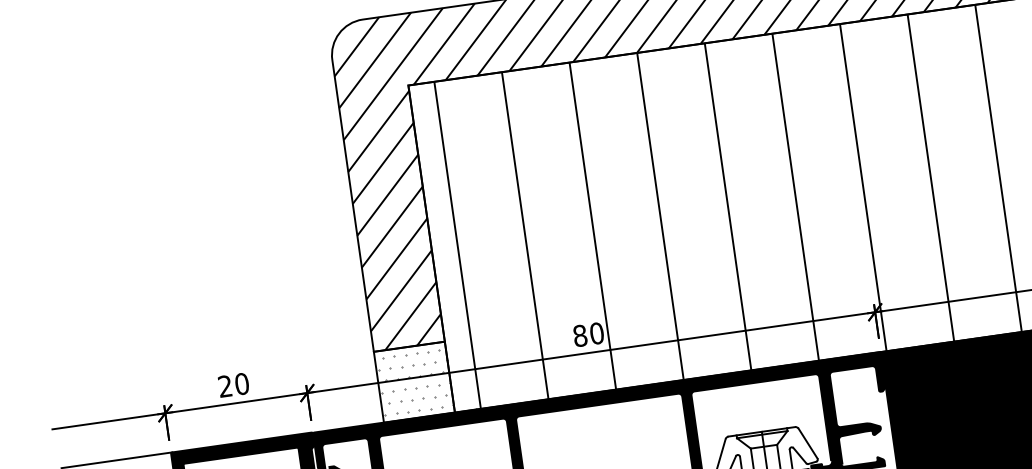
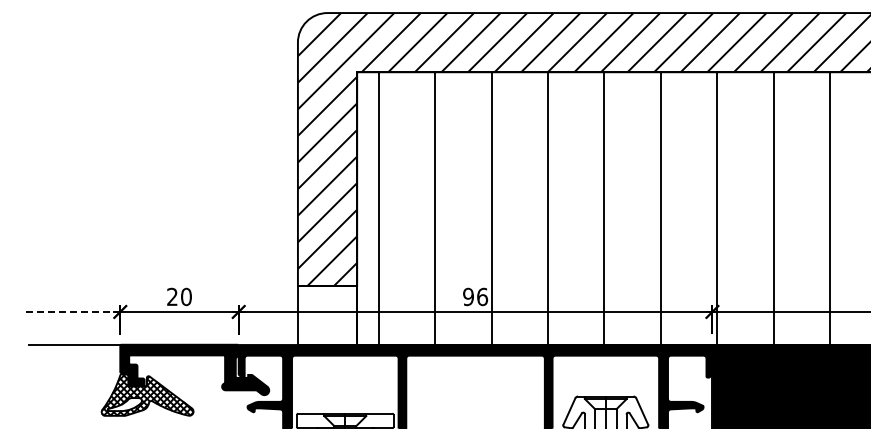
text: (588, 334) -> (475, 296), 80 -> 96
hatch: (415, 382) -> (328, 315), removed
line: (112, 420) -> (76, 311), solid -> dashed

